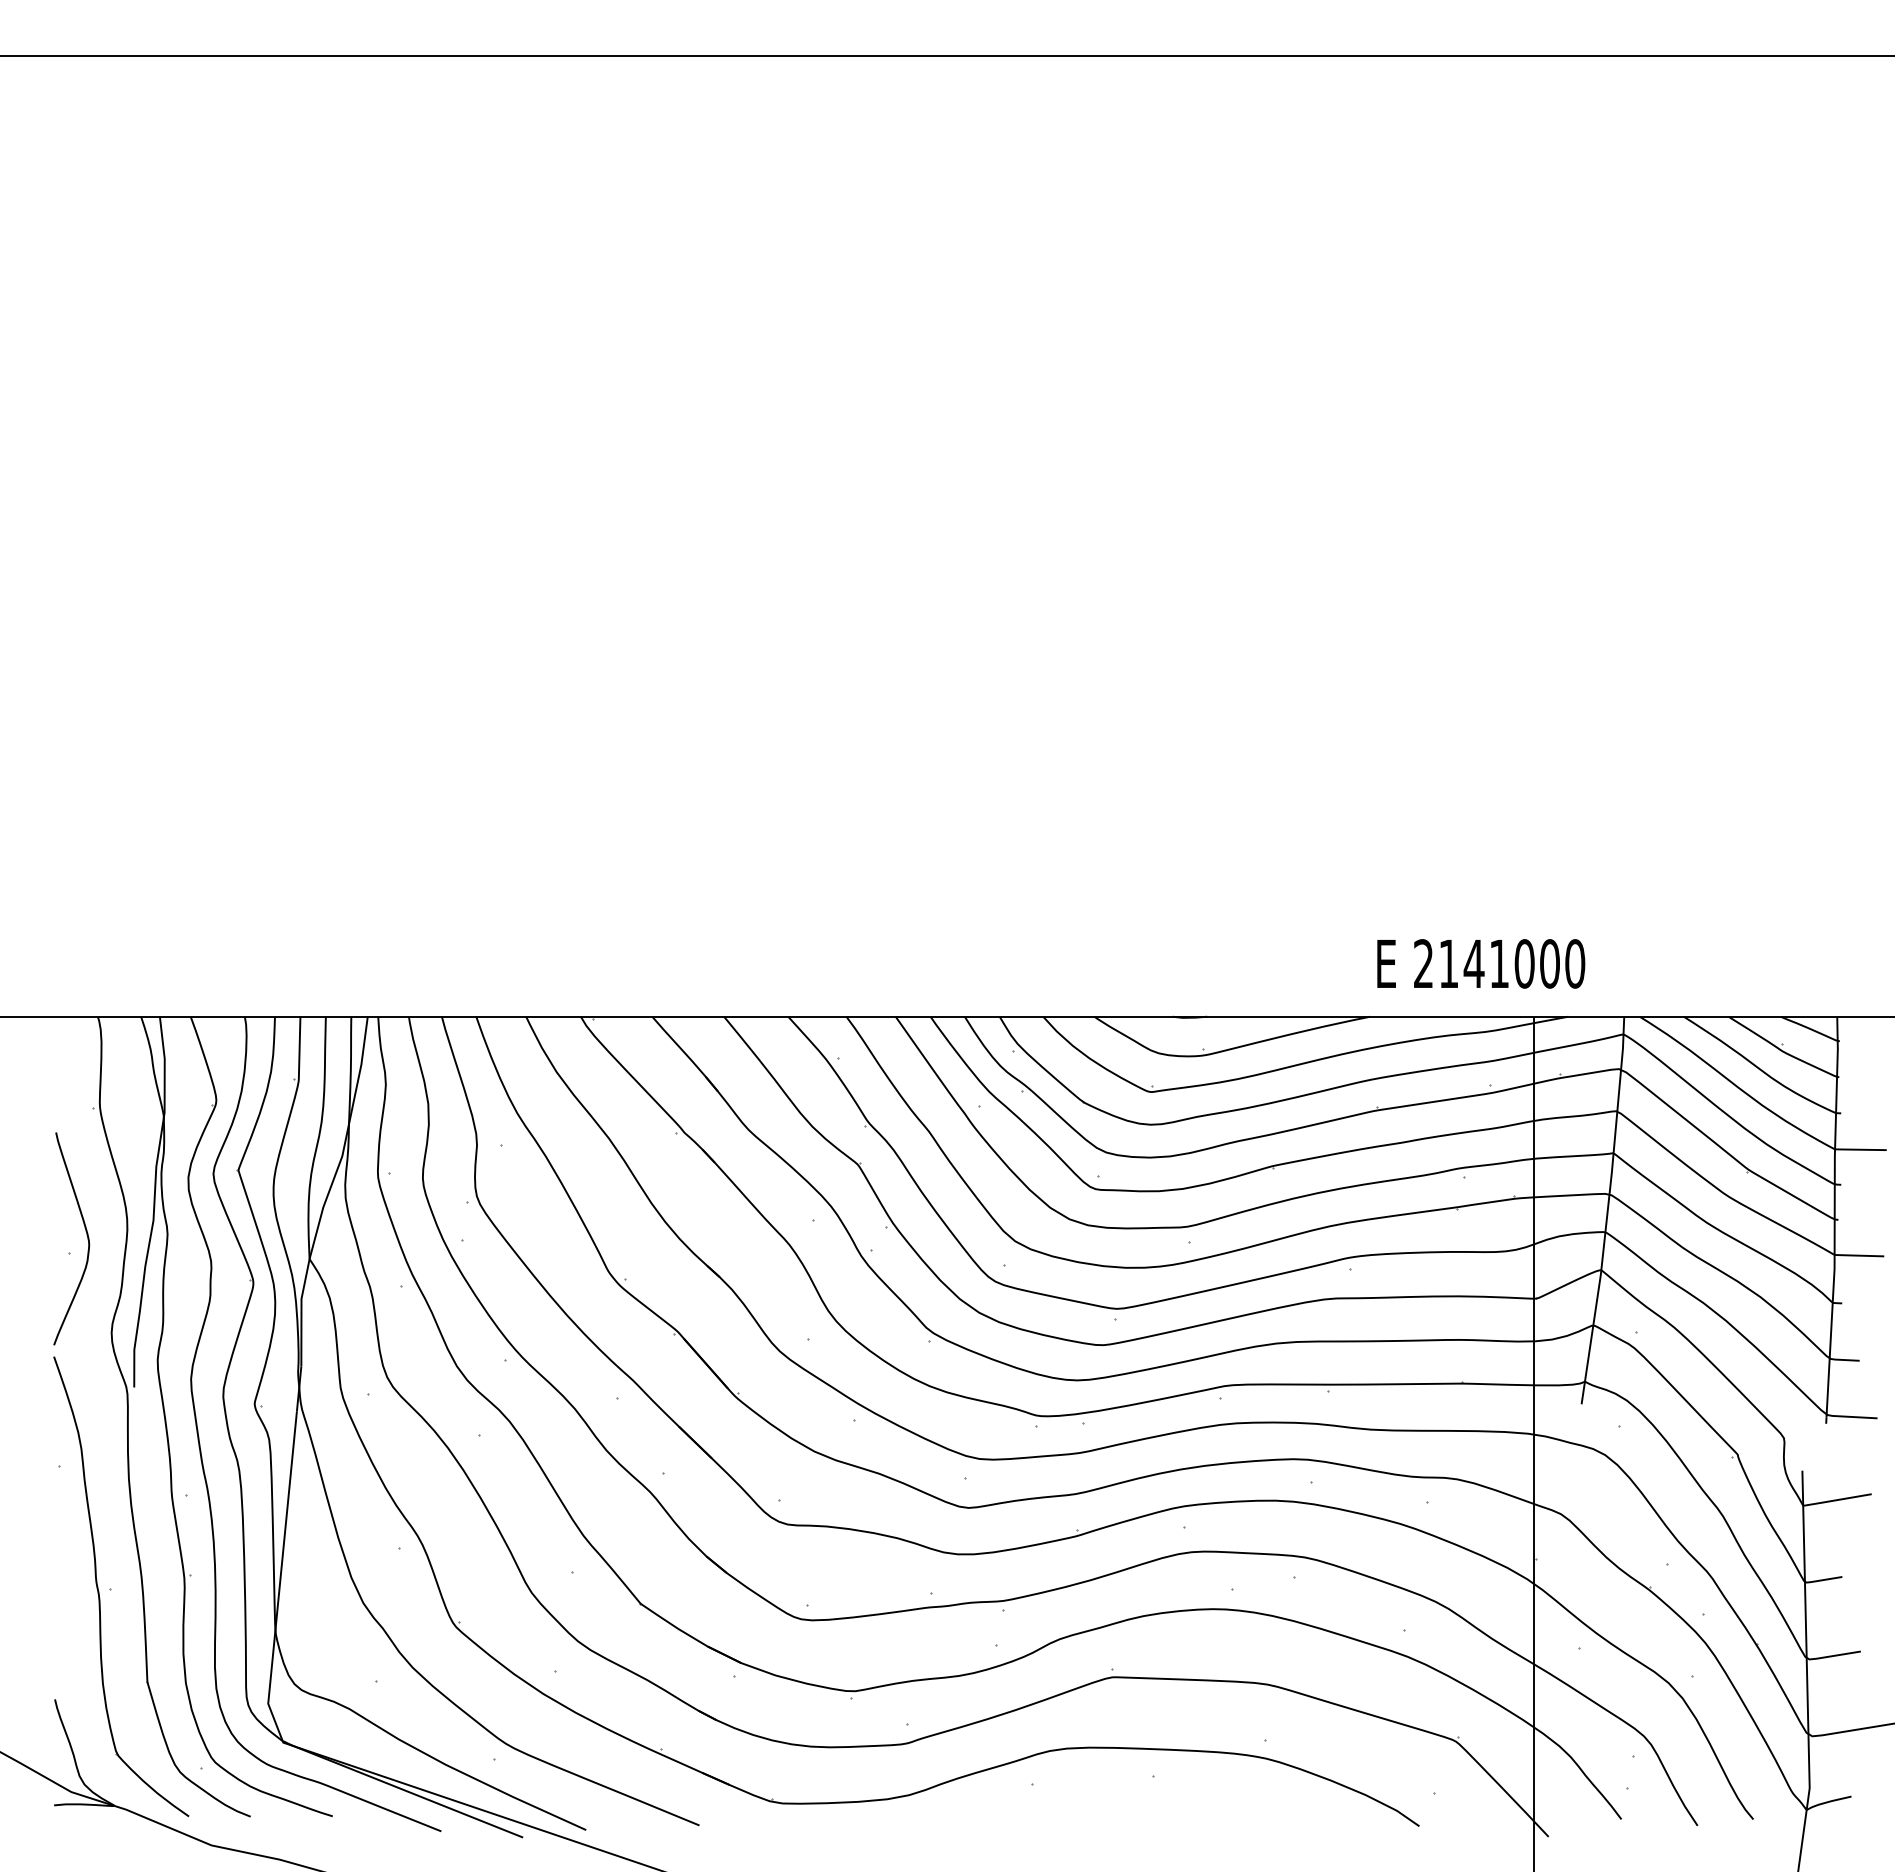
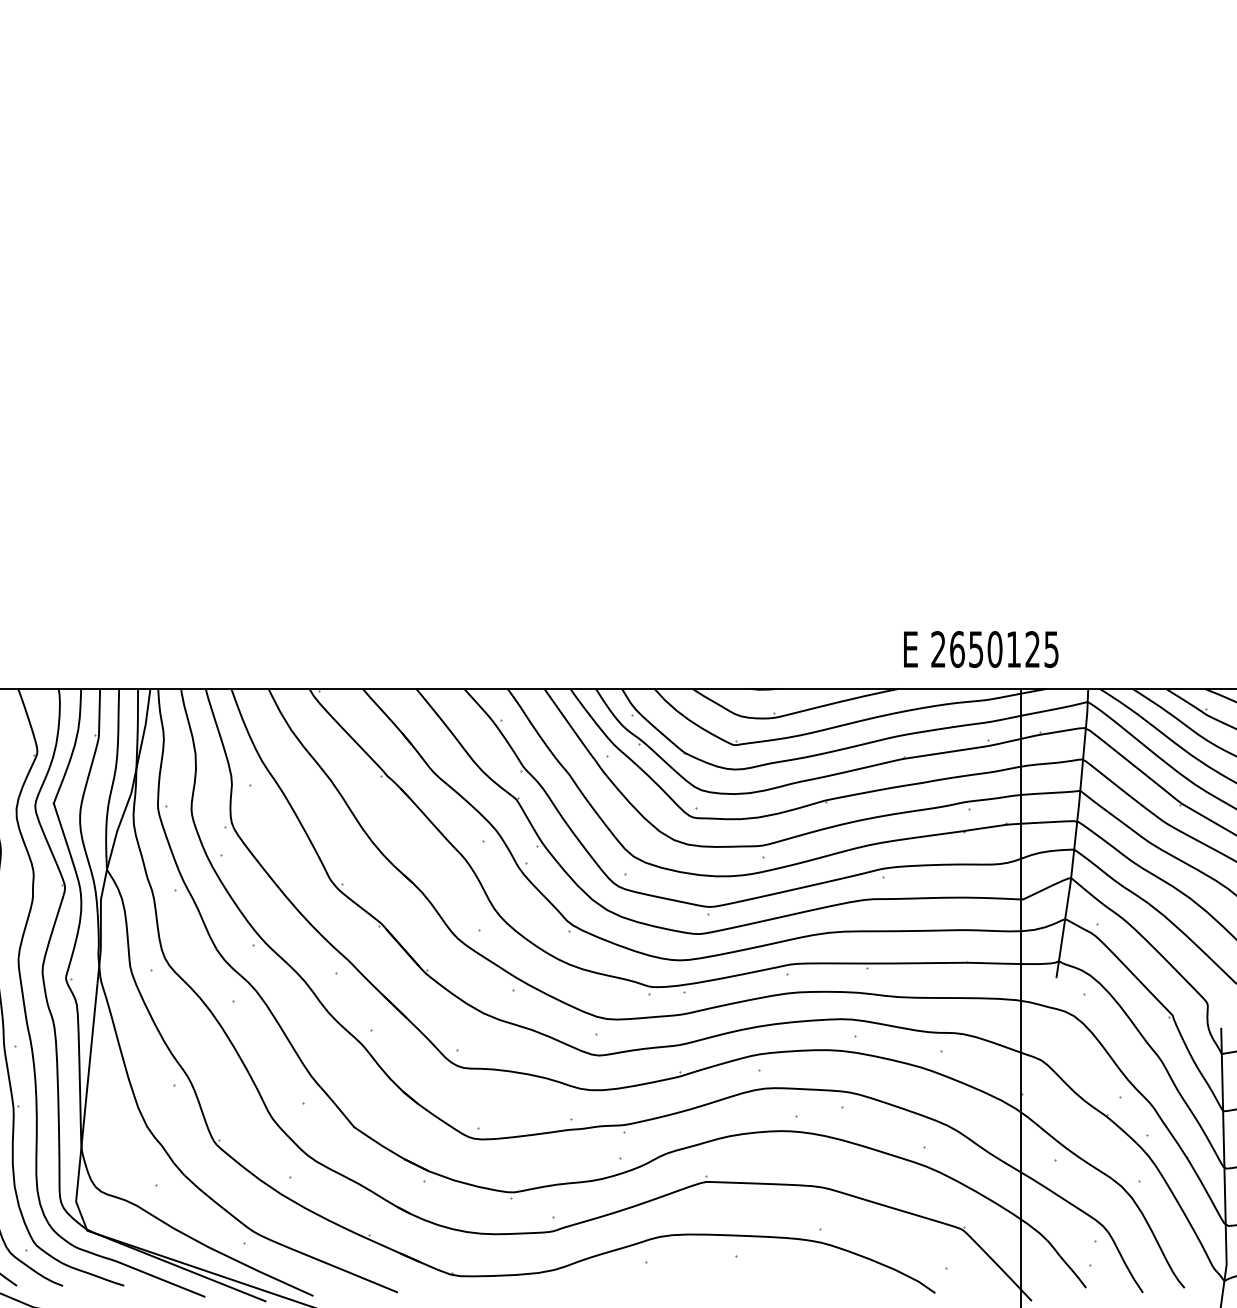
text: (1512, 963) -> (1004, 649), 2141000 -> 2650125

